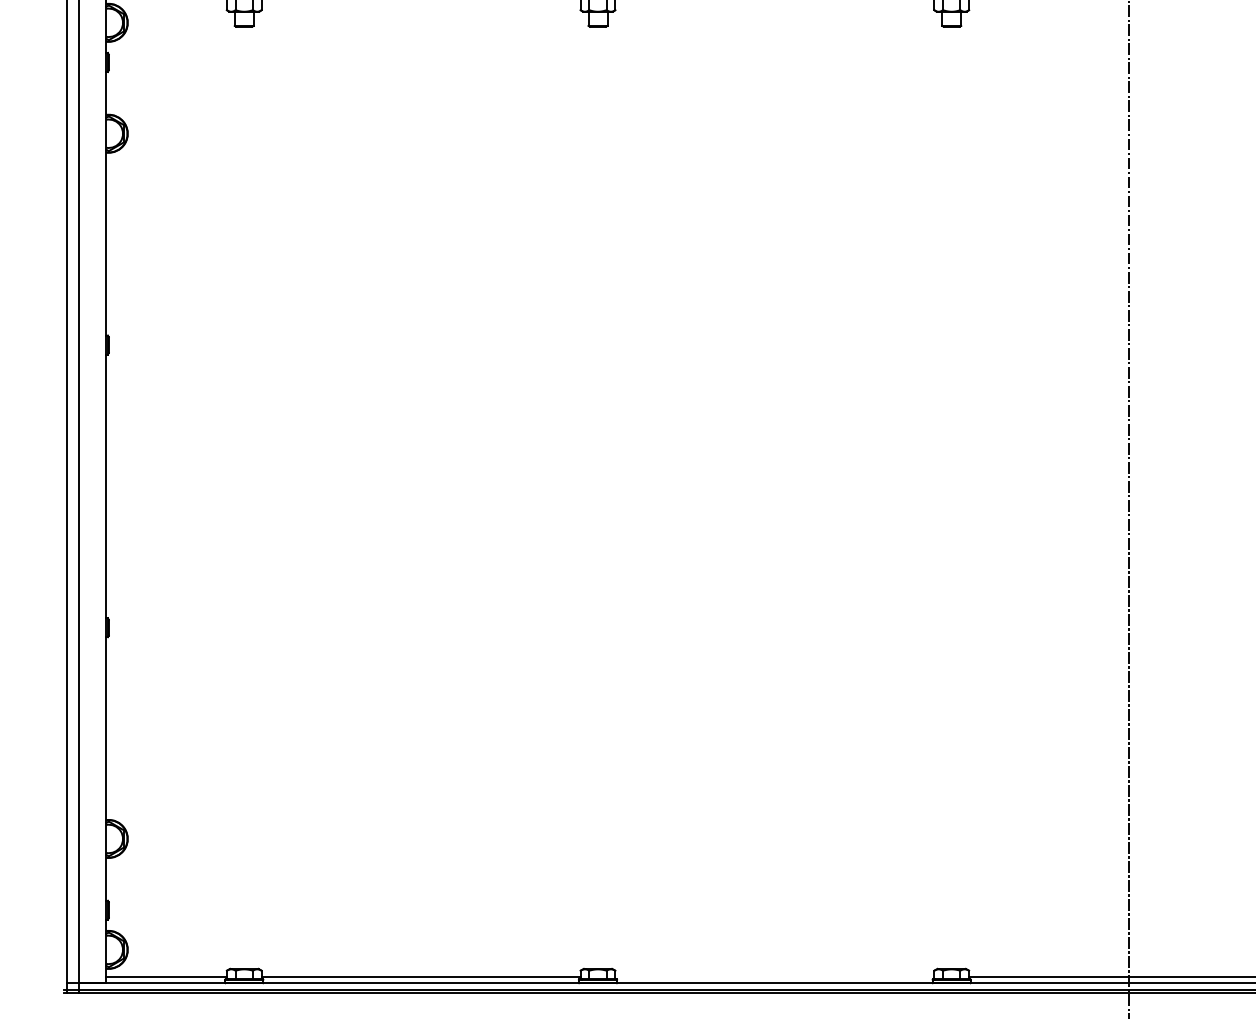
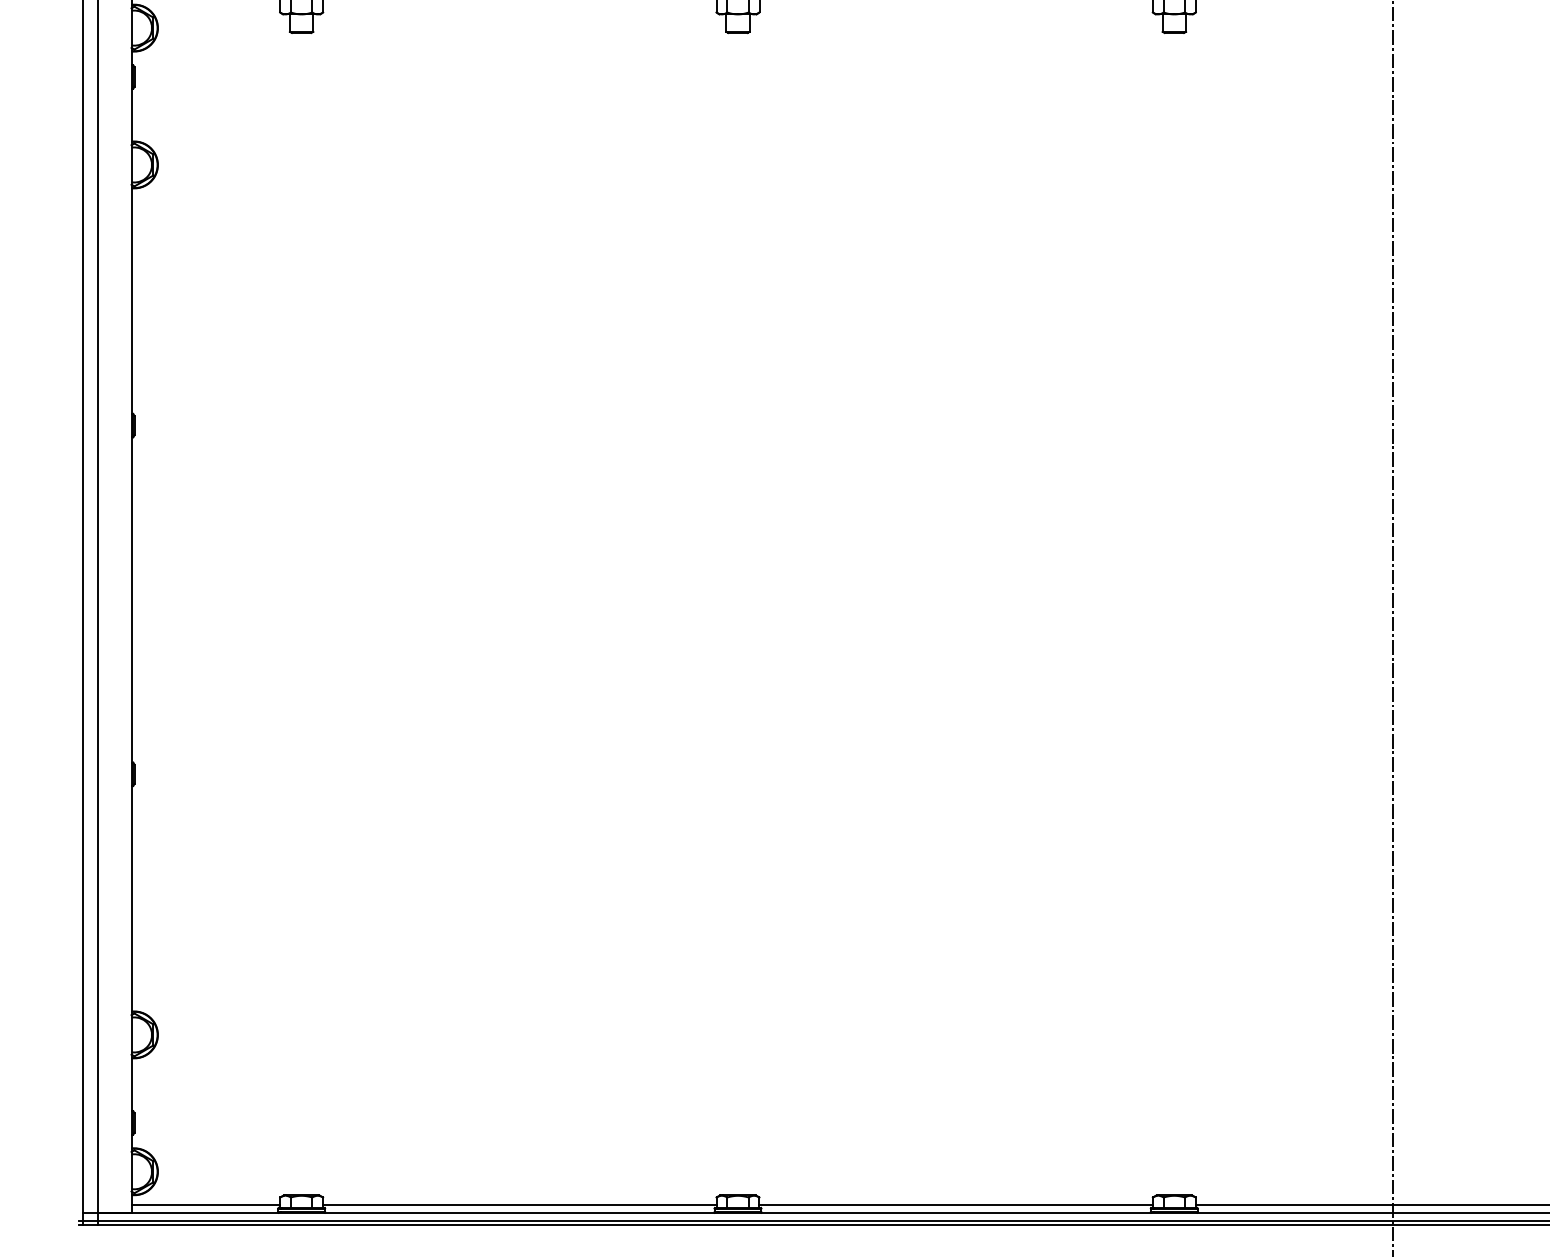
line: (774, 977) -> (955, 1205), added

